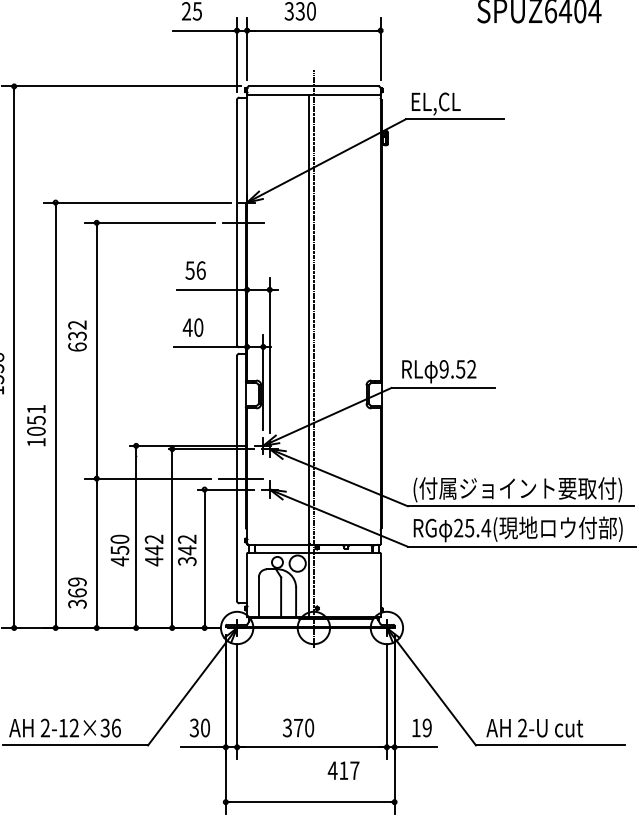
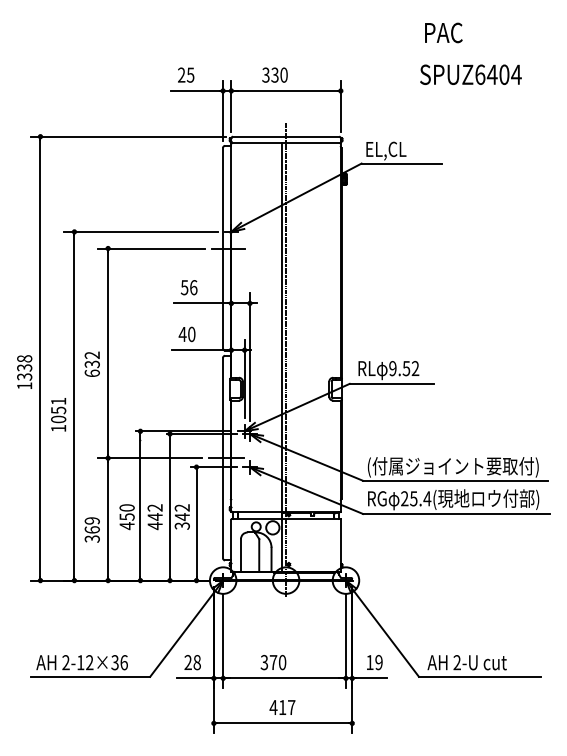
text: (76, 335) -> (91, 363), moved
text: (76, 592) -> (91, 529), moved
text: (199, 727) -> (192, 662), 30 -> 28
text: (343, 770) -> (282, 707), moved

